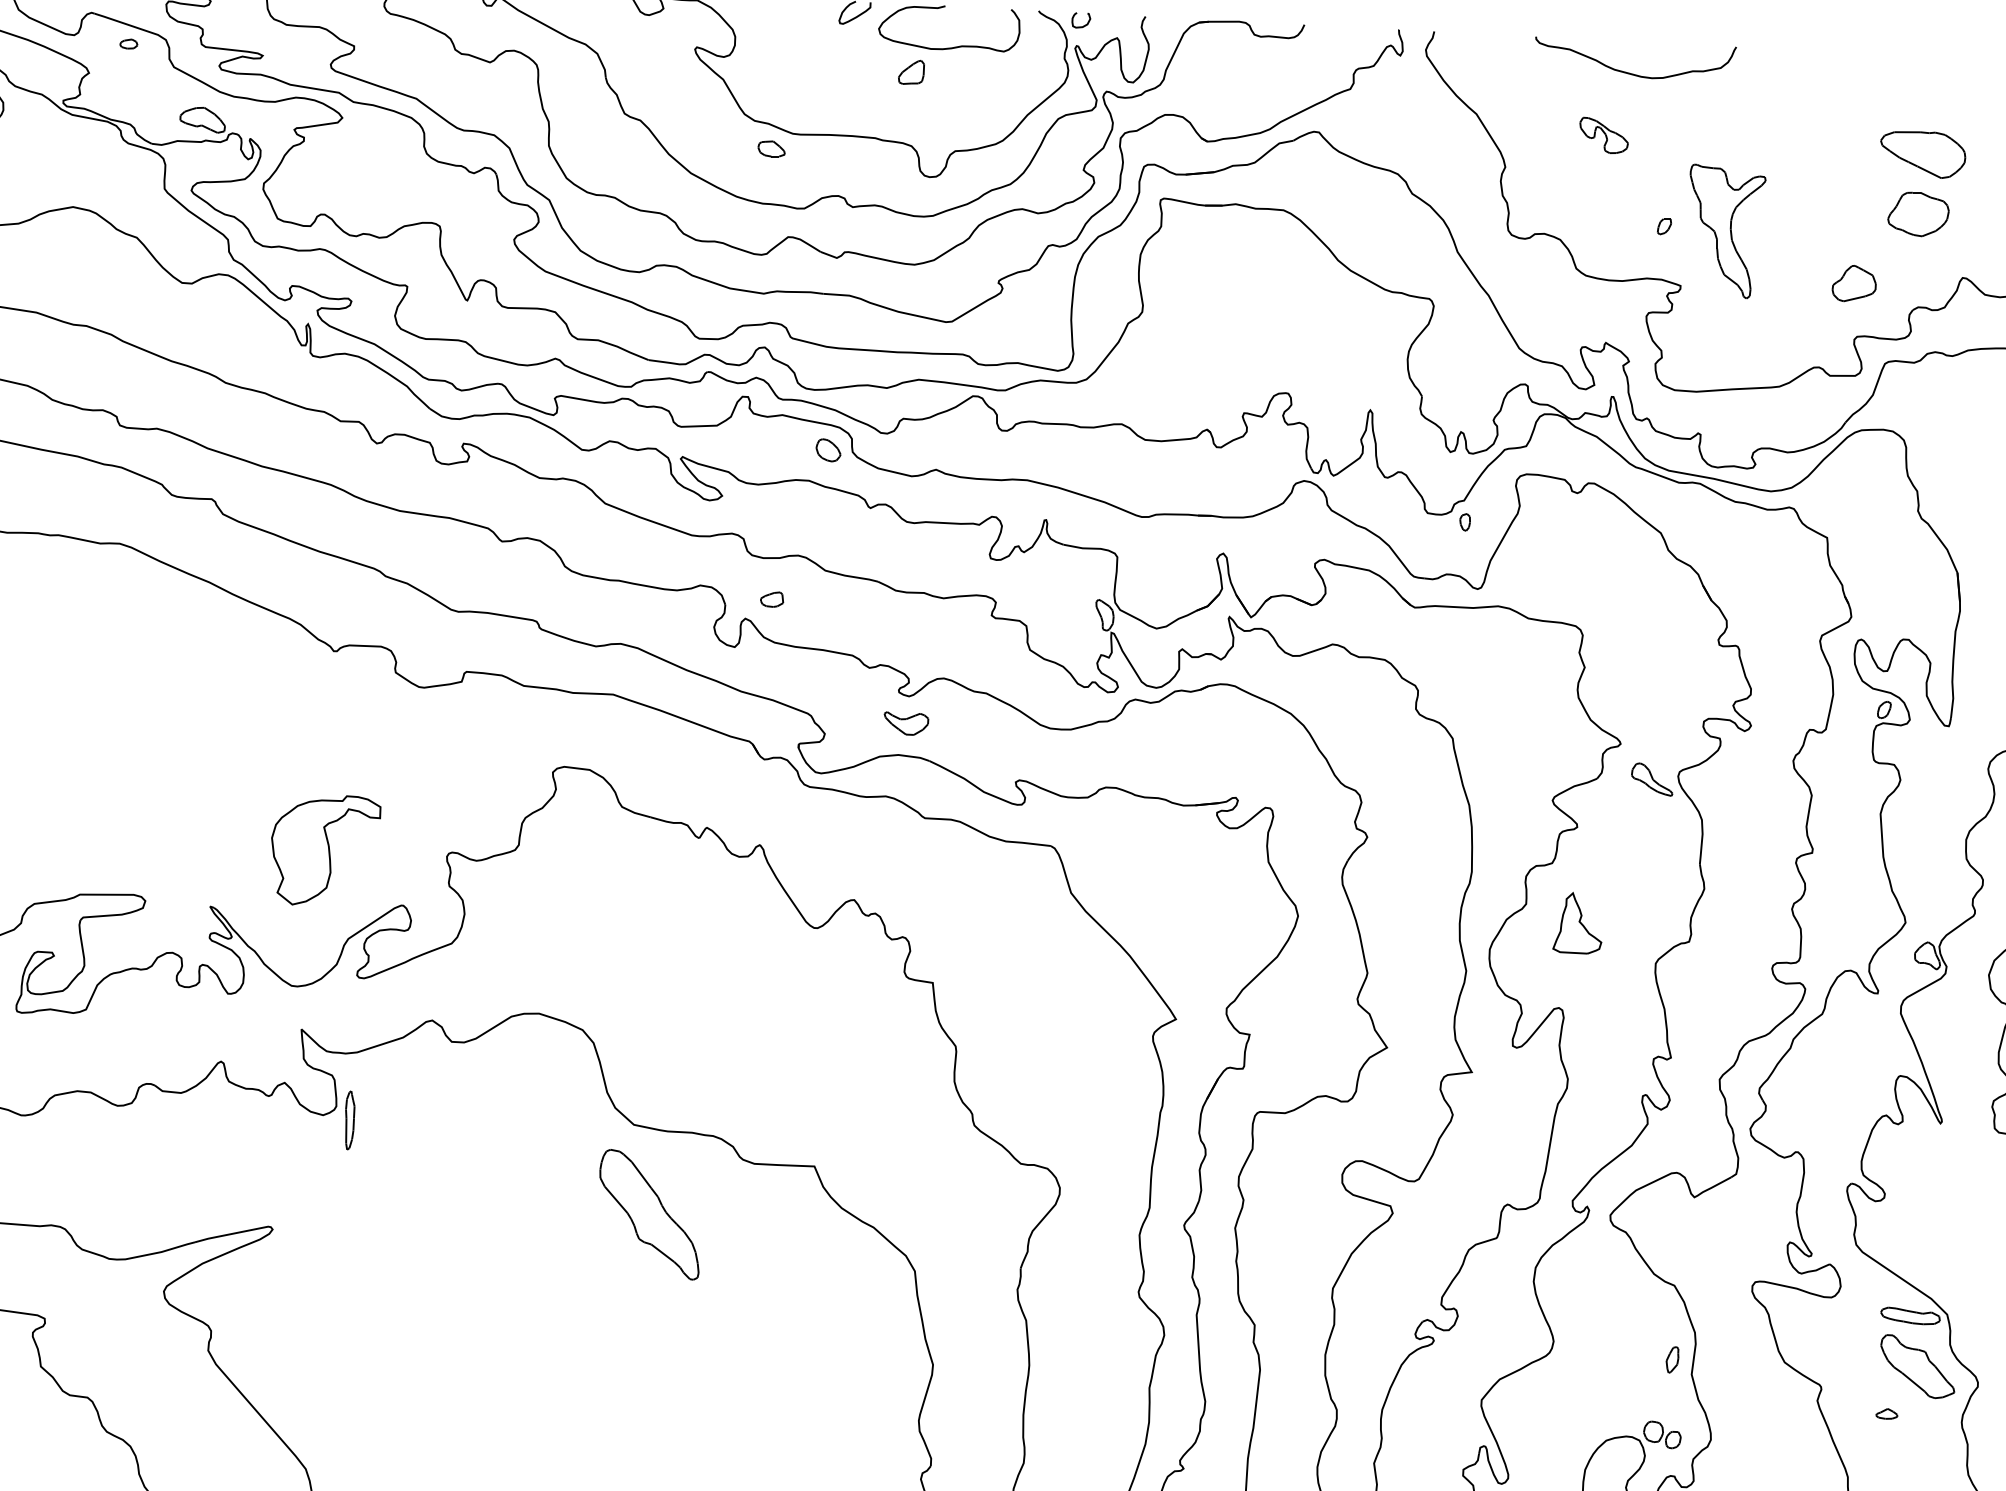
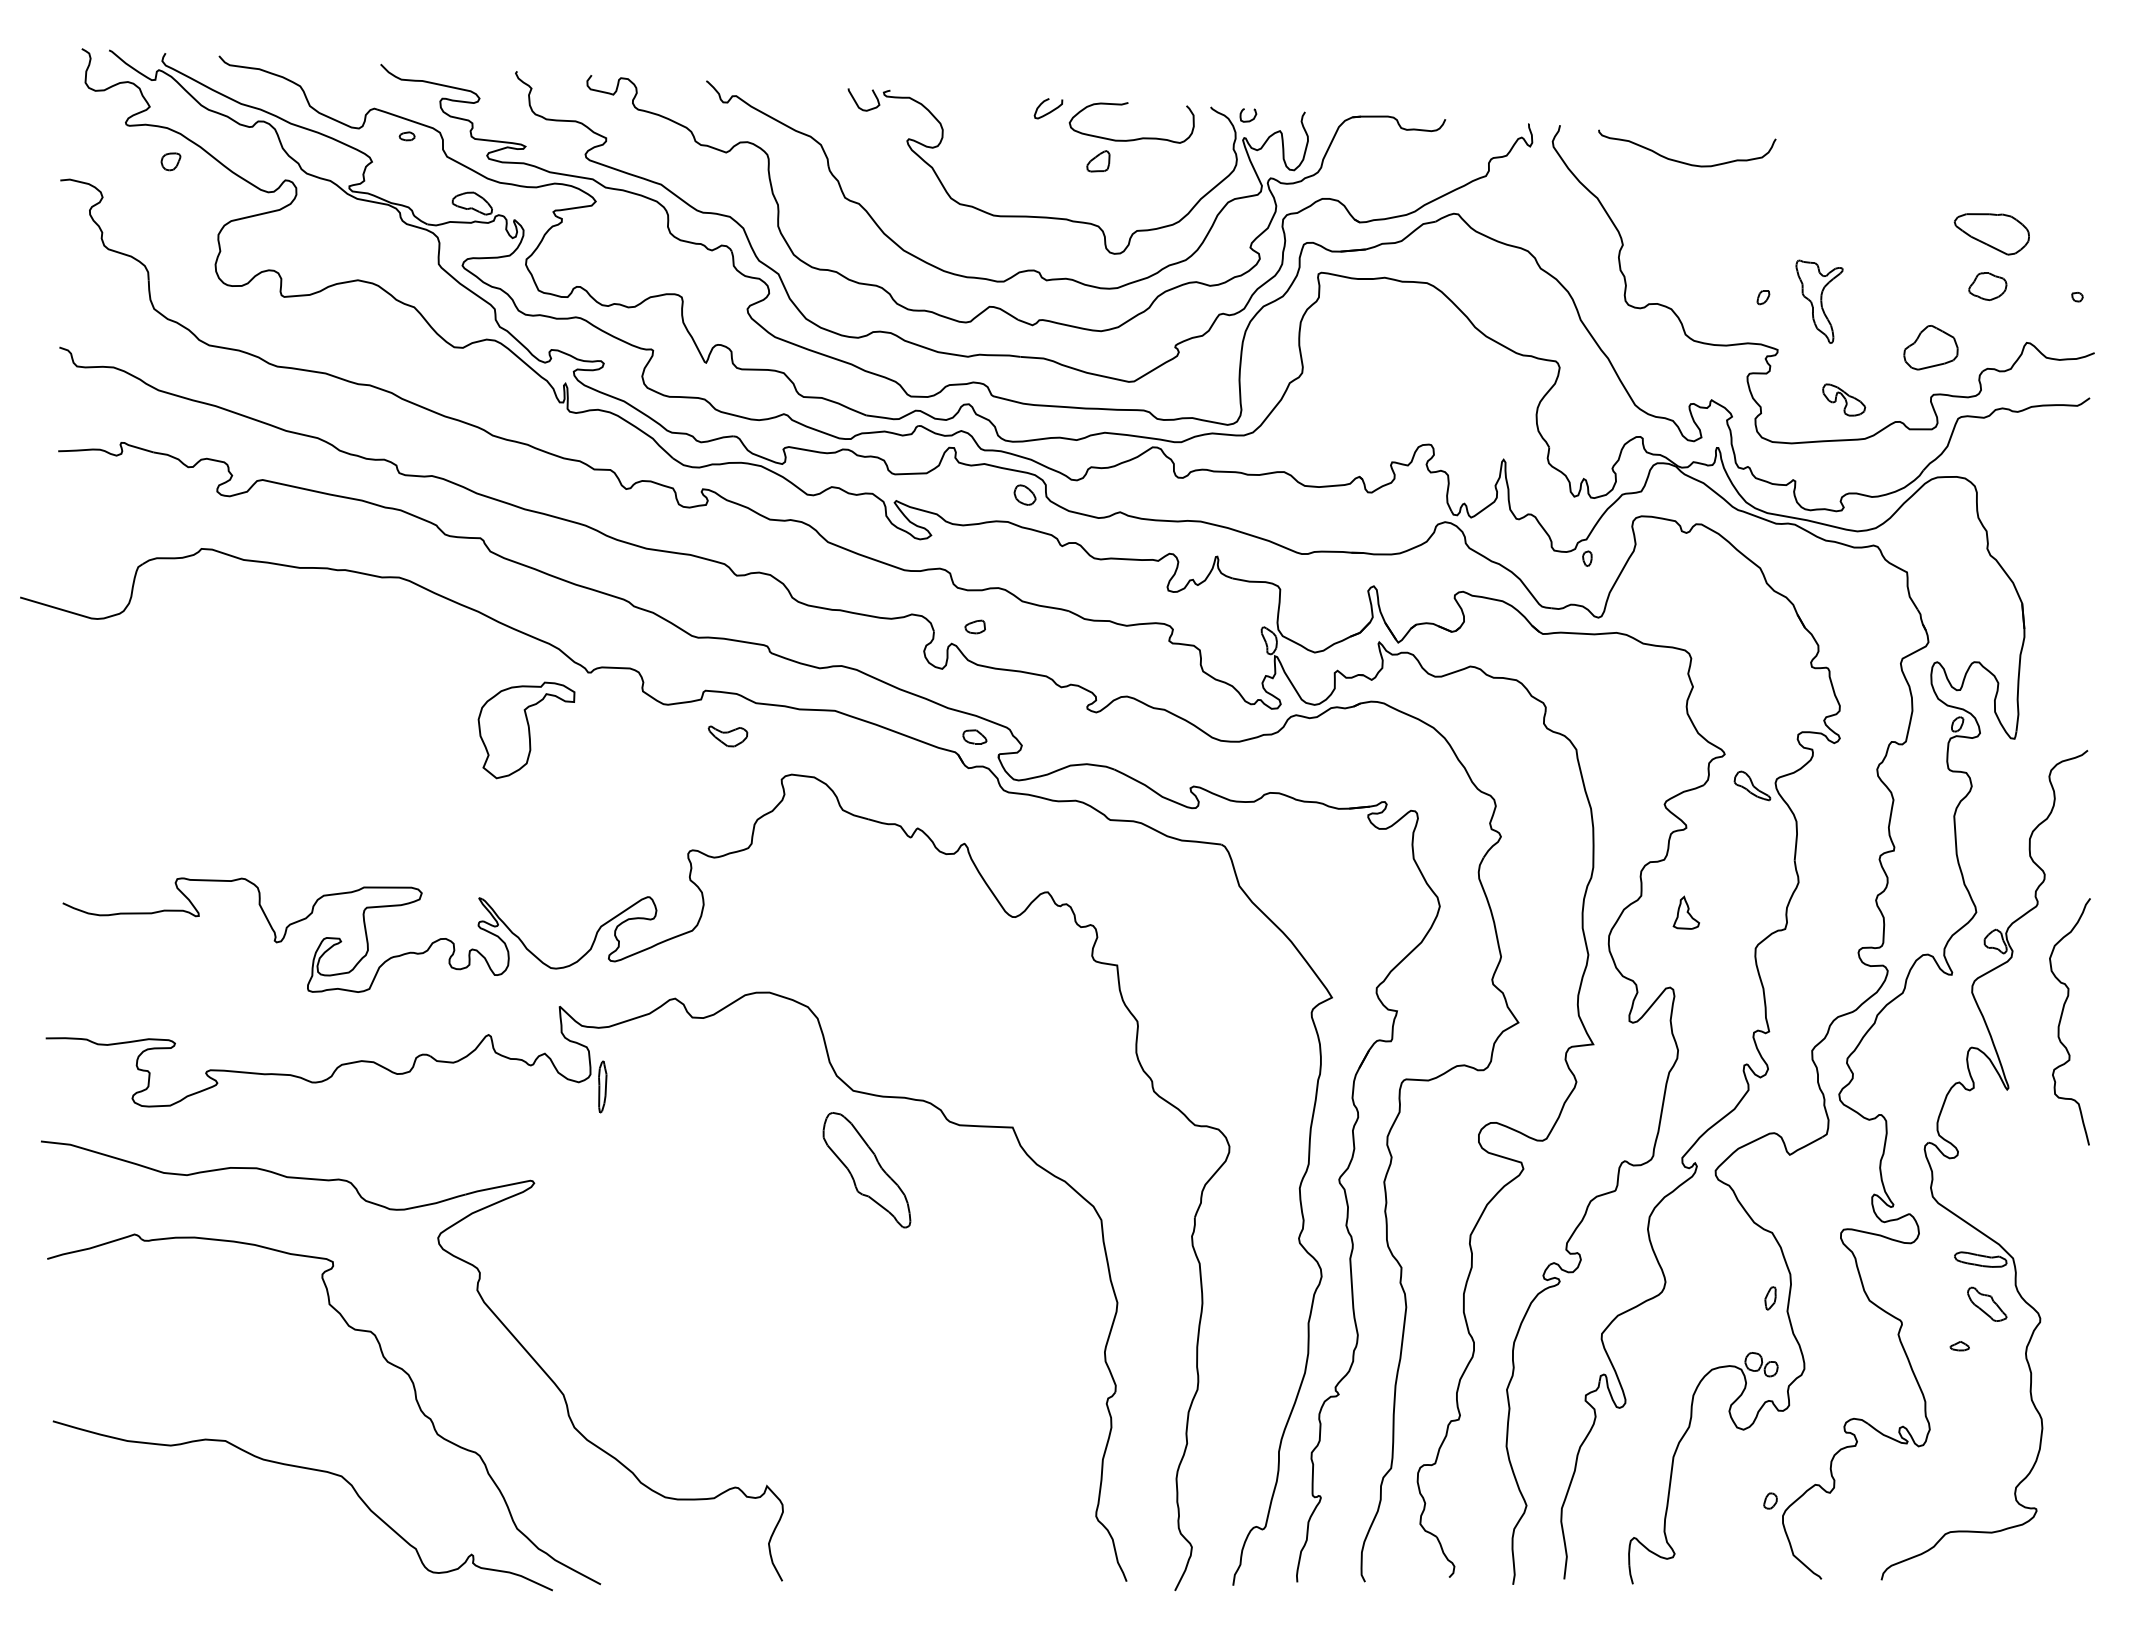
curve: (1630, 72) -> (1682, 161), moved
part: (1604, 134) -> (1844, 399), moved
part: (771, 148) -> (974, 736), moved
part: (1918, 214) -> (1987, 286), size x0.7
part: (1727, 231) -> (1819, 301), size x0.7
part: (1853, 283) -> (1930, 347), size x1.4
part: (905, 723) -> (727, 736), moved
part: (326, 850) -> (526, 730), moved
part: (1577, 922) -> (1686, 912), size x0.6
part: (1918, 1366) -> (1987, 1304), size x0.6

